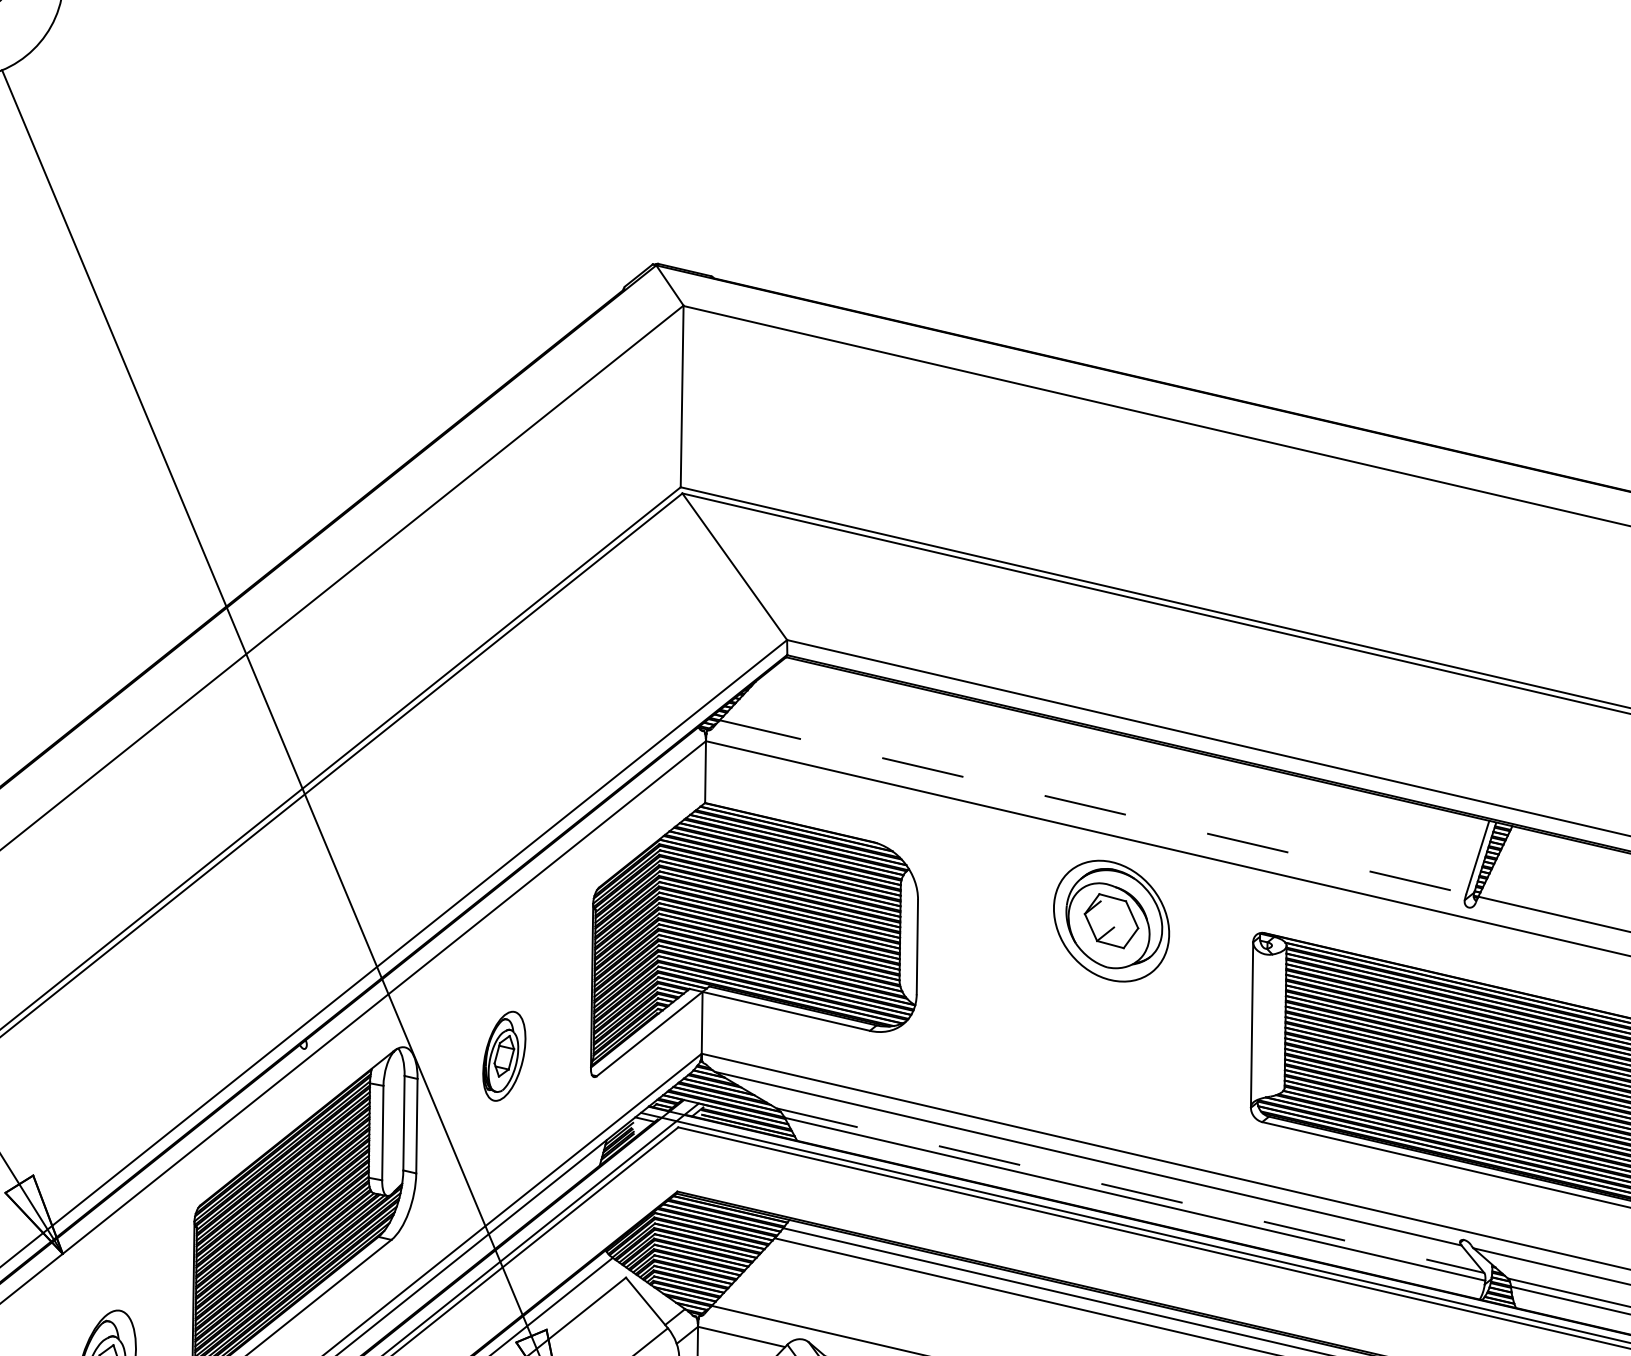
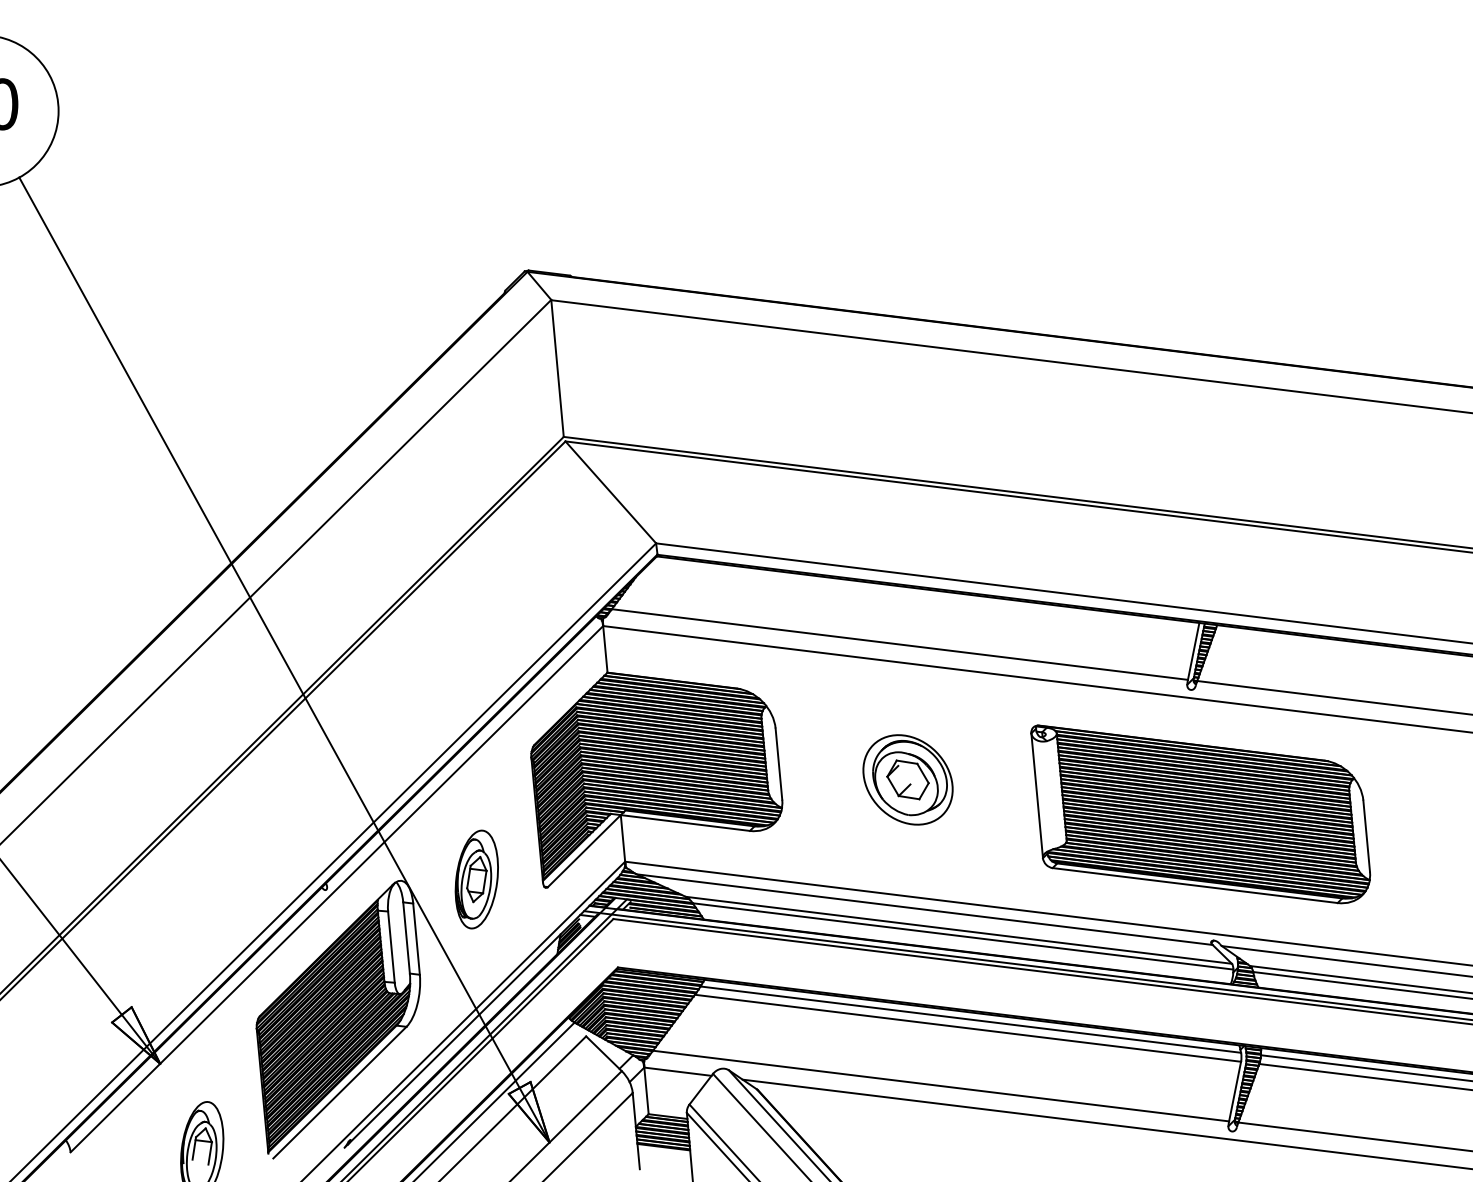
line: (1093, 807) -> (900, 644), dashed -> solid
part: (1110, 920) -> (907, 779), moved
part: (504, 1056) -> (476, 879), size x1.43
line: (1131, 1190) -> (959, 930), dashed -> solid

